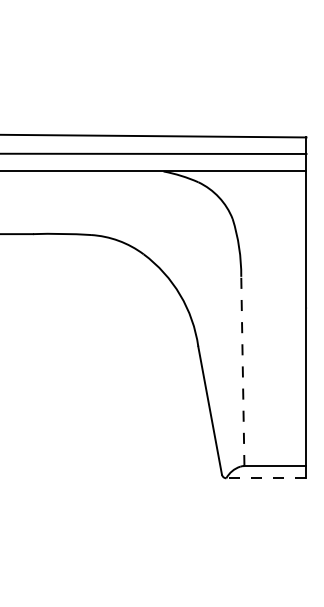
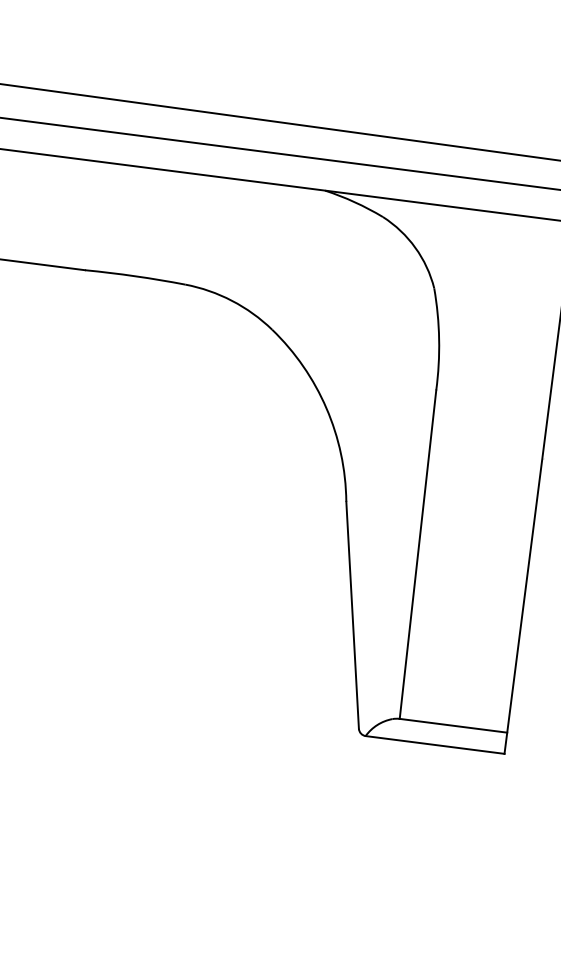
line: (242, 371) -> (417, 554), dashed -> solid
line: (265, 478) -> (433, 745), dashed -> solid

